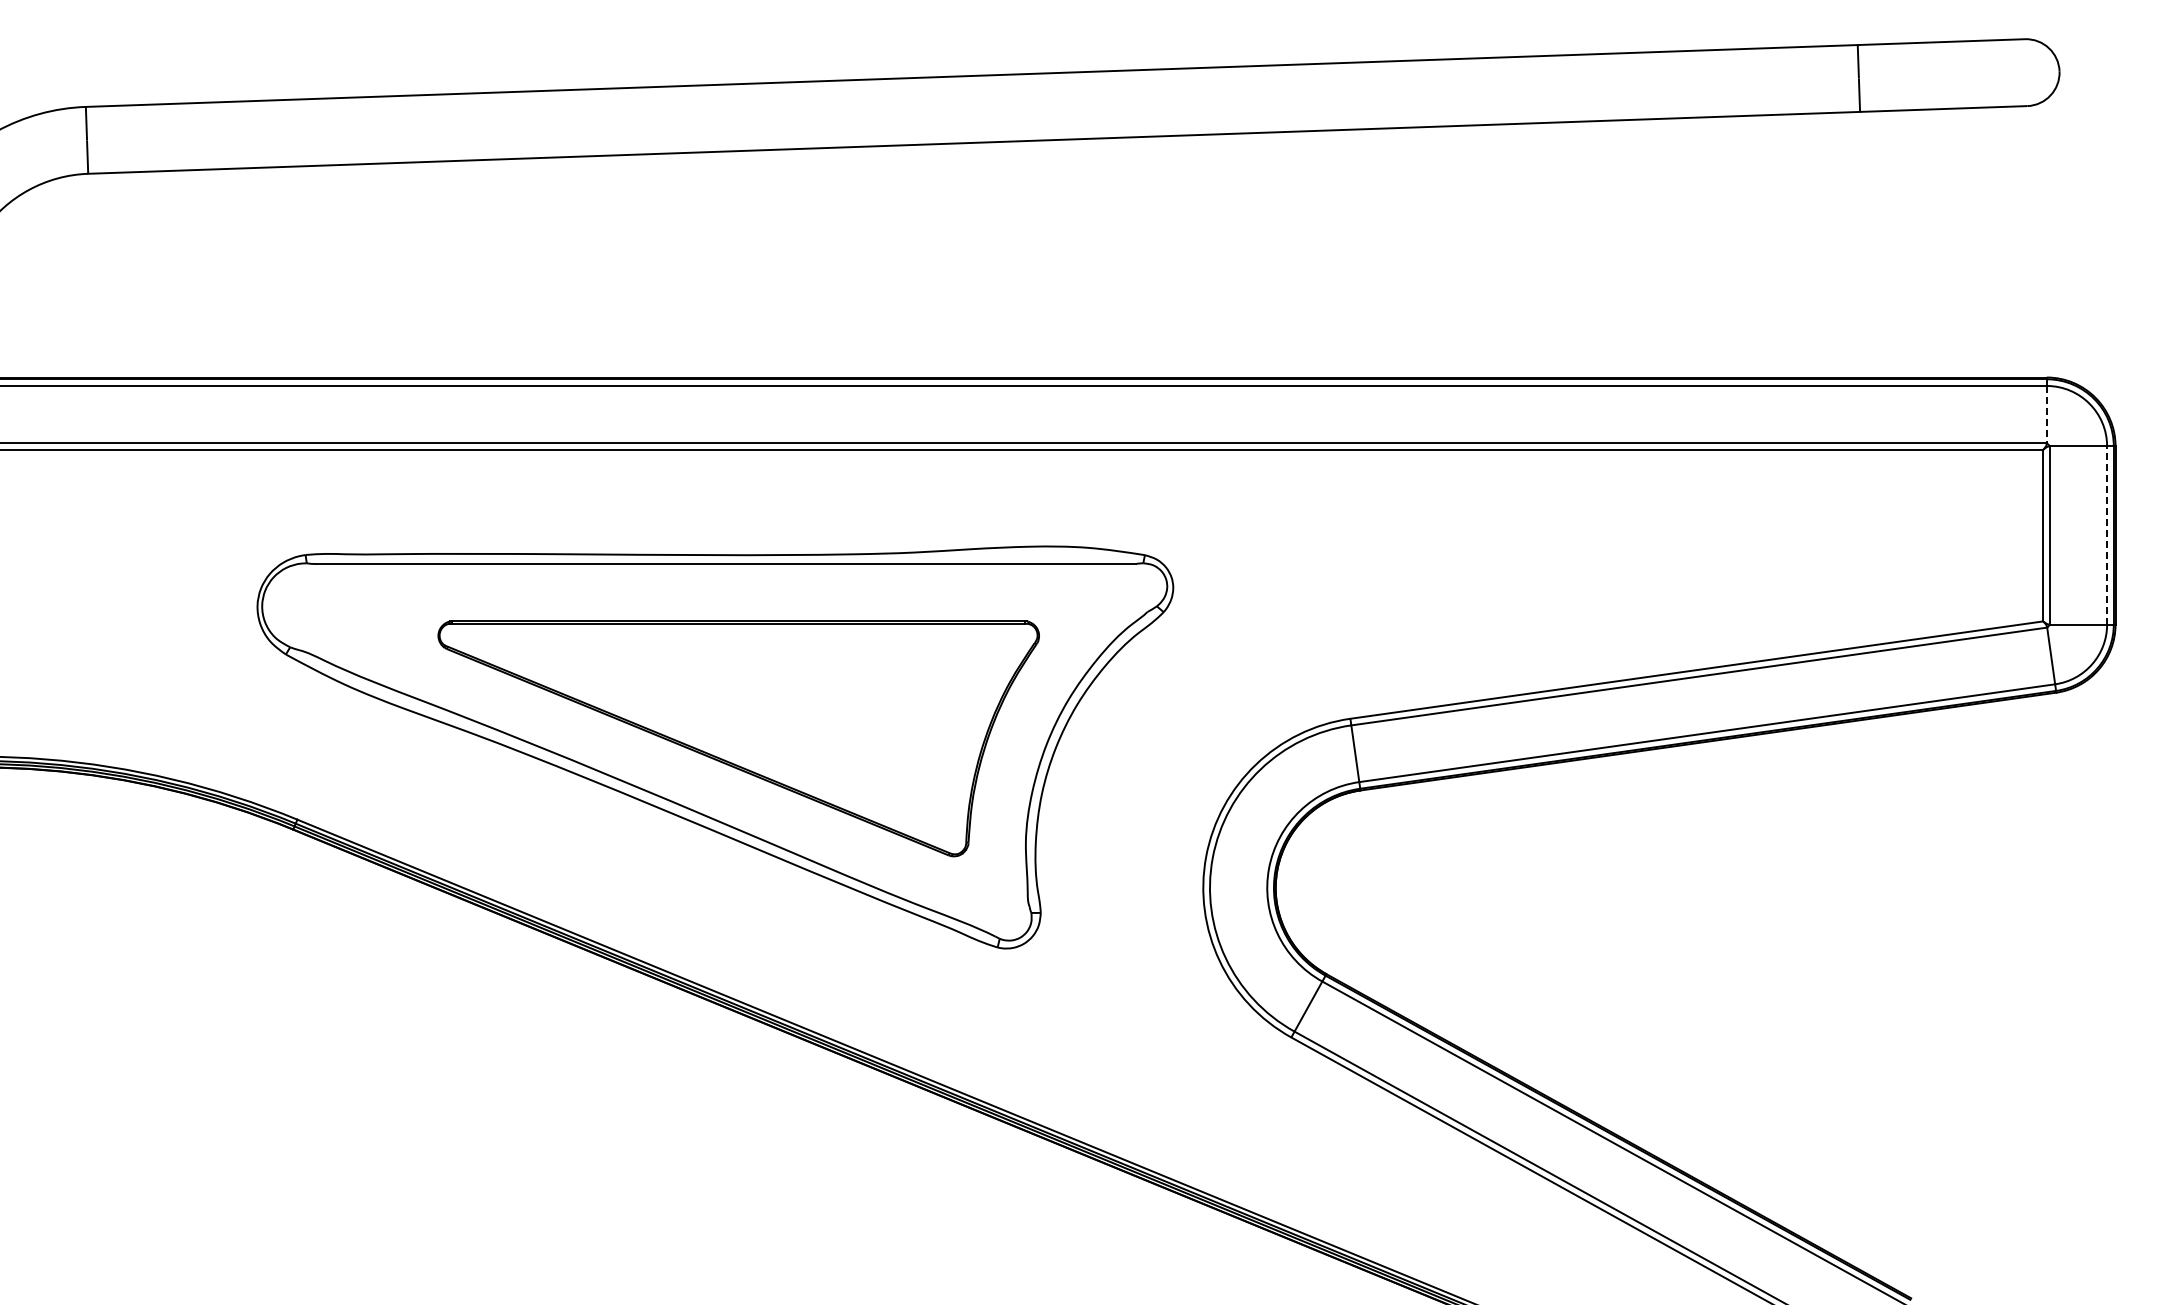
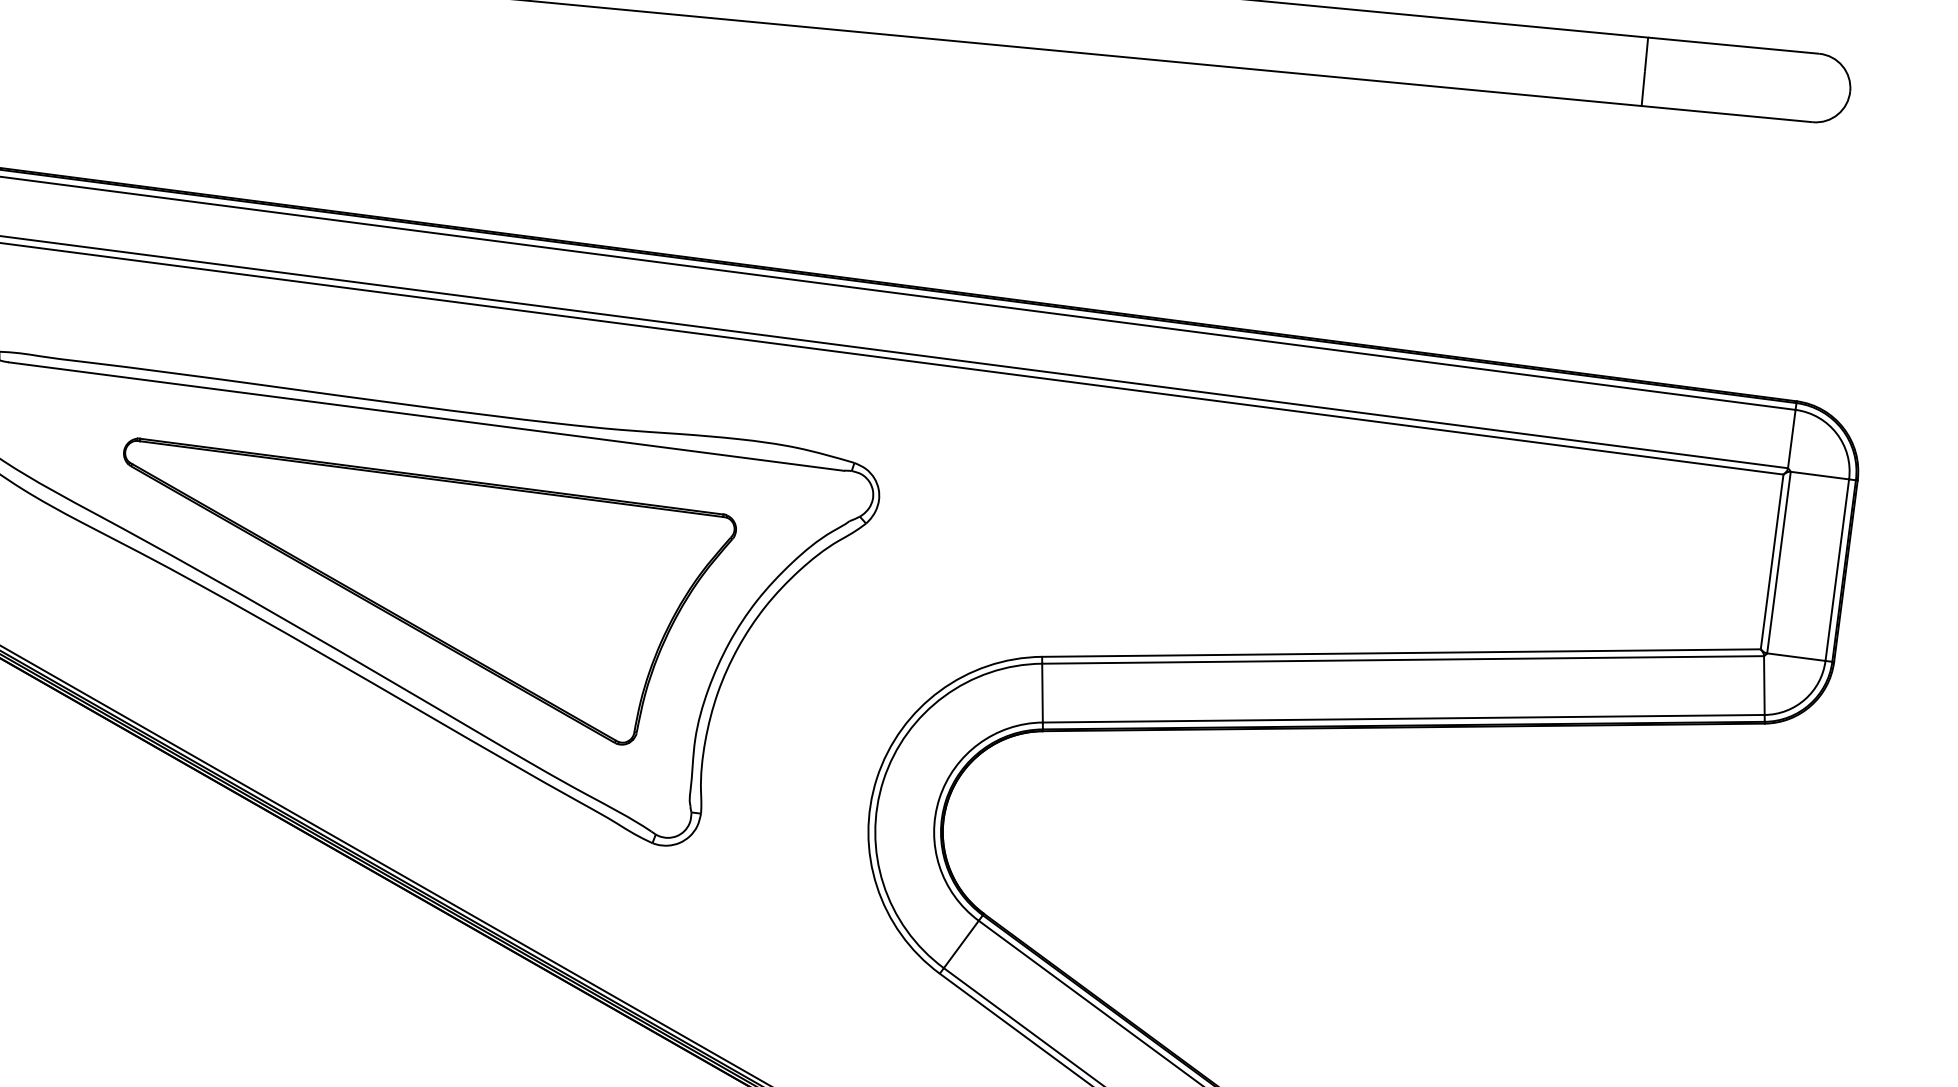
line: (2046, 414) -> (1791, 438), dashed -> solid
line: (2107, 534) -> (1837, 569), dashed -> solid

